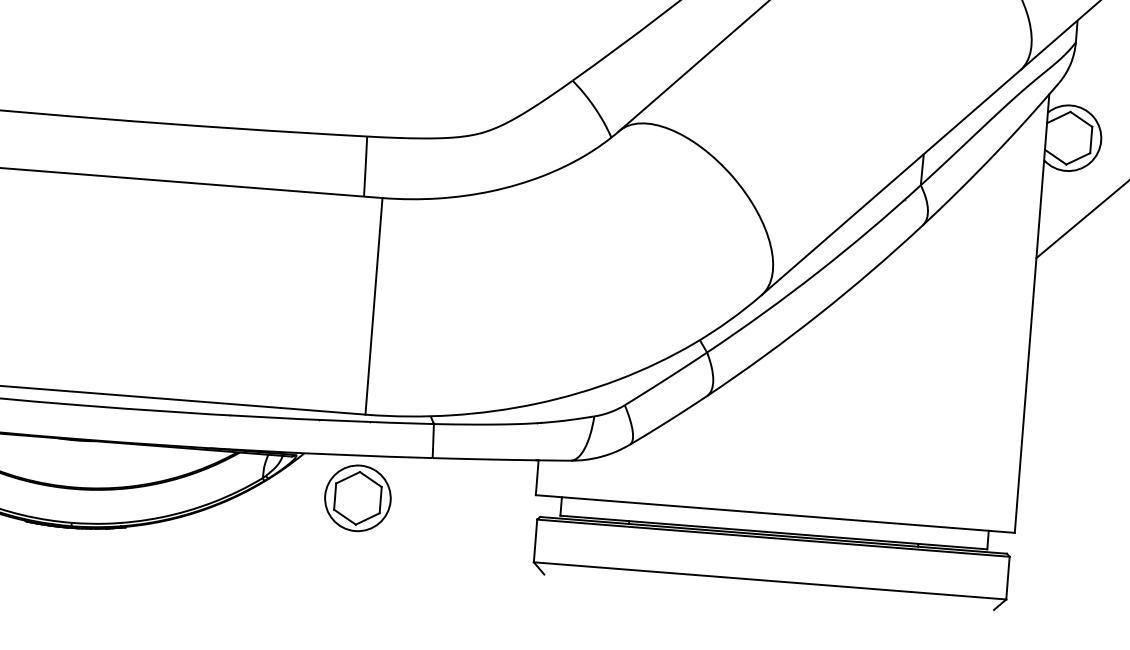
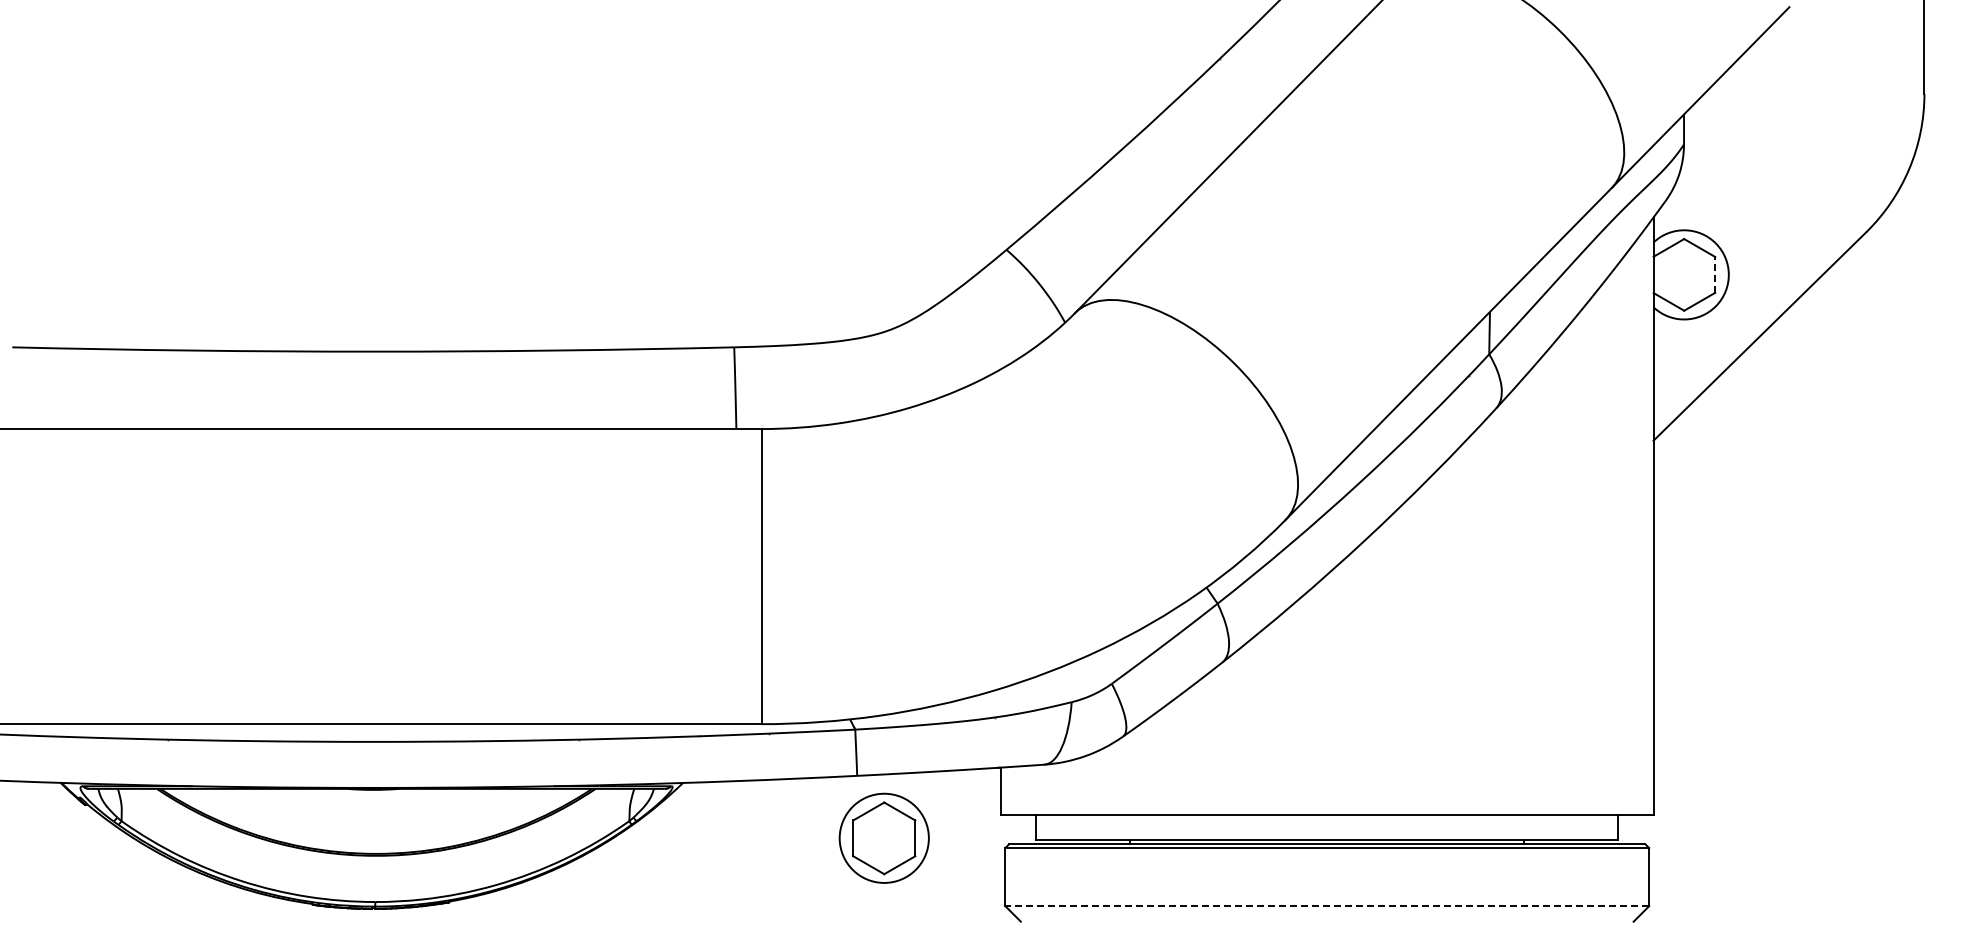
line: (1091, 139) -> (1715, 274), solid -> dashed
part: (357, 497) -> (883, 837), moved
line: (770, 581) -> (1327, 906), solid -> dashed

